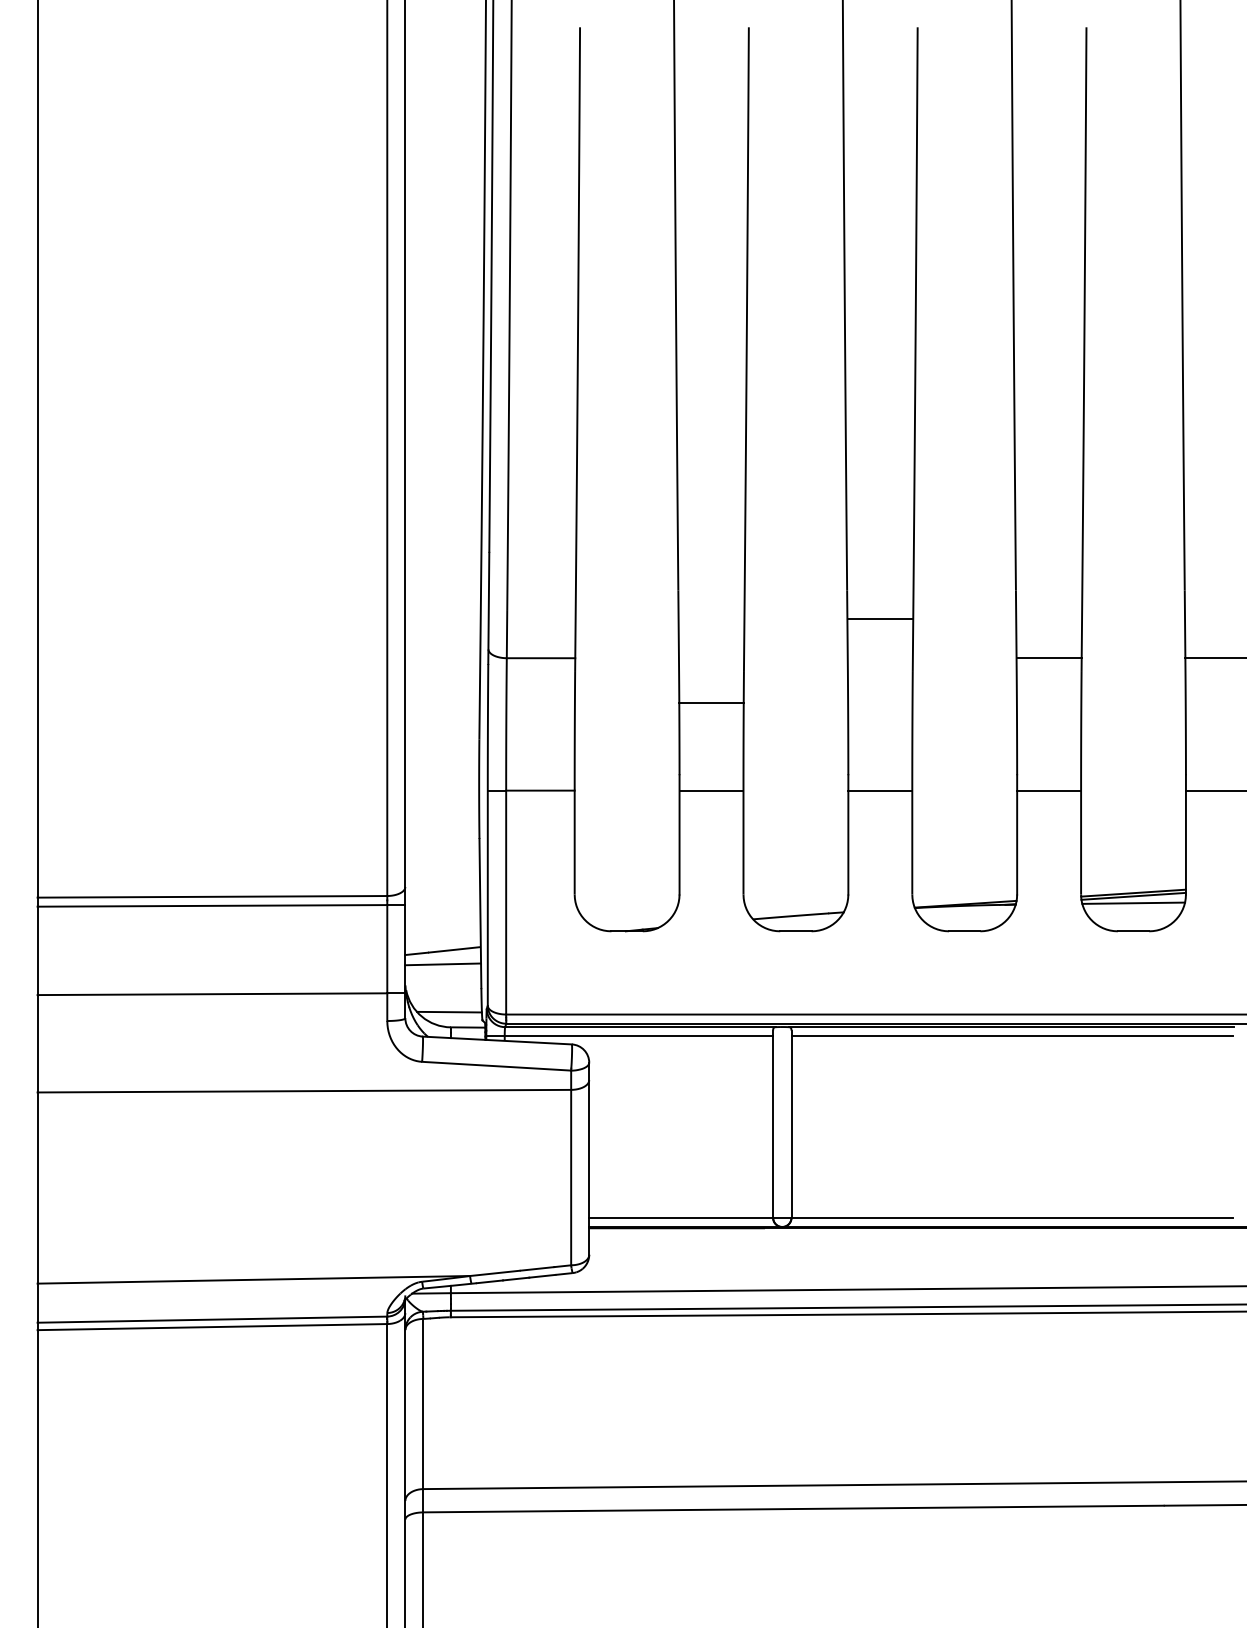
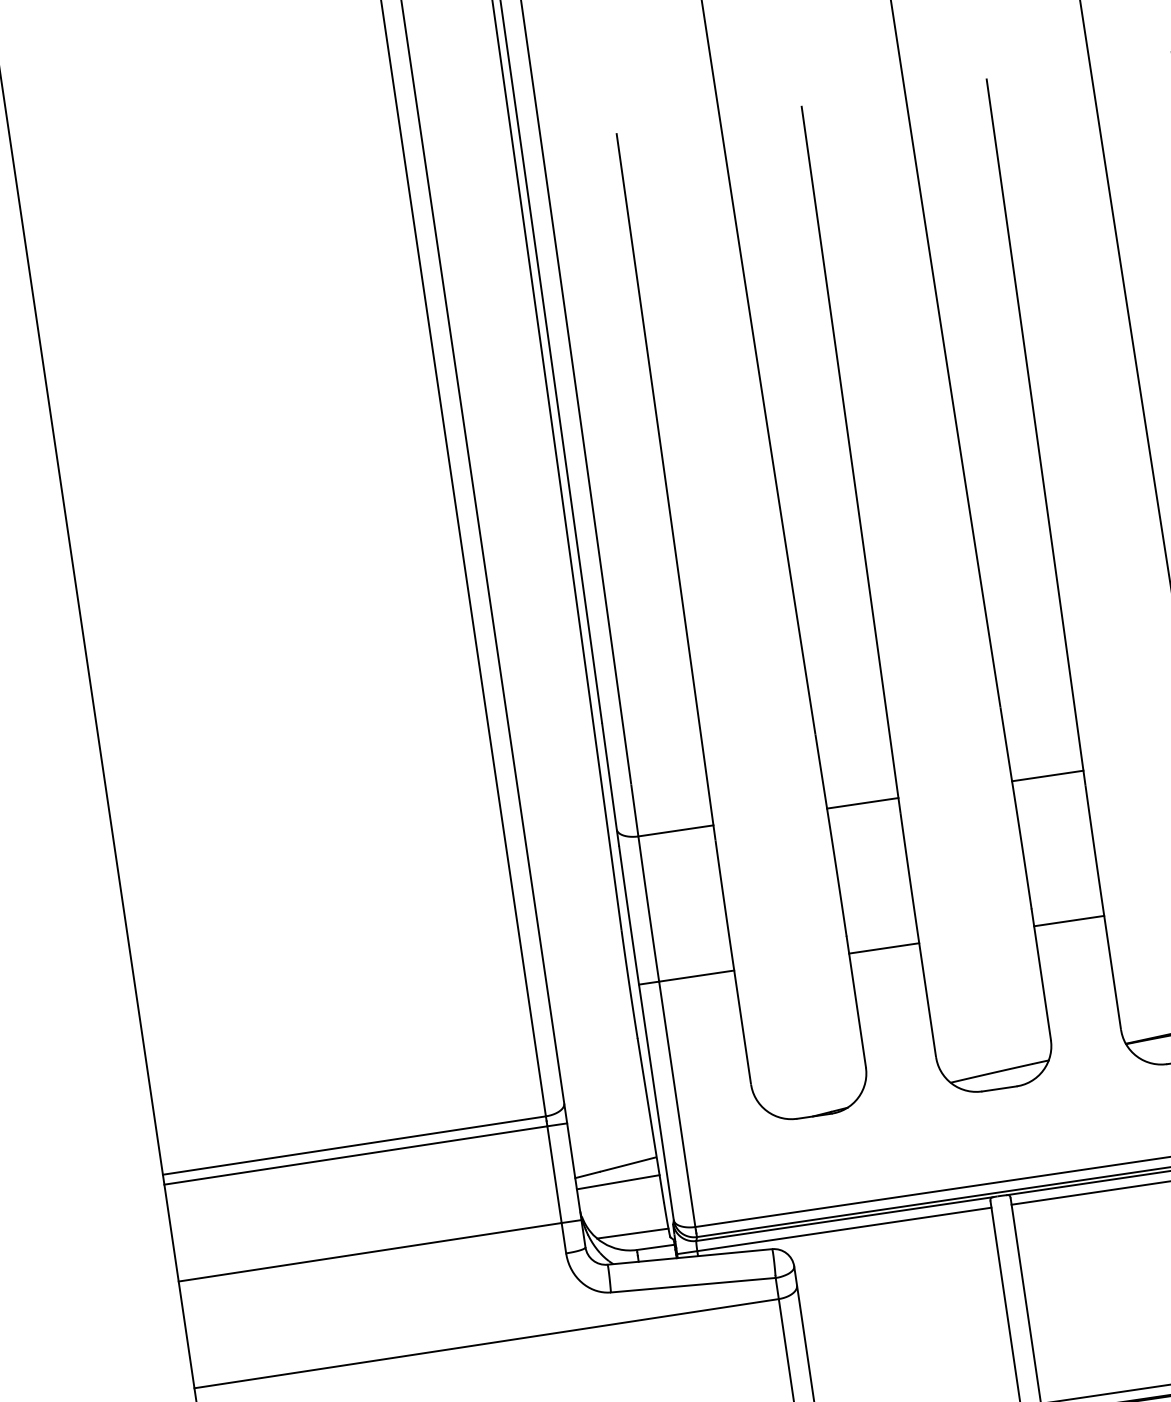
line: (879, 619) -> (1046, 776), moved
line: (711, 703) -> (862, 803), moved

